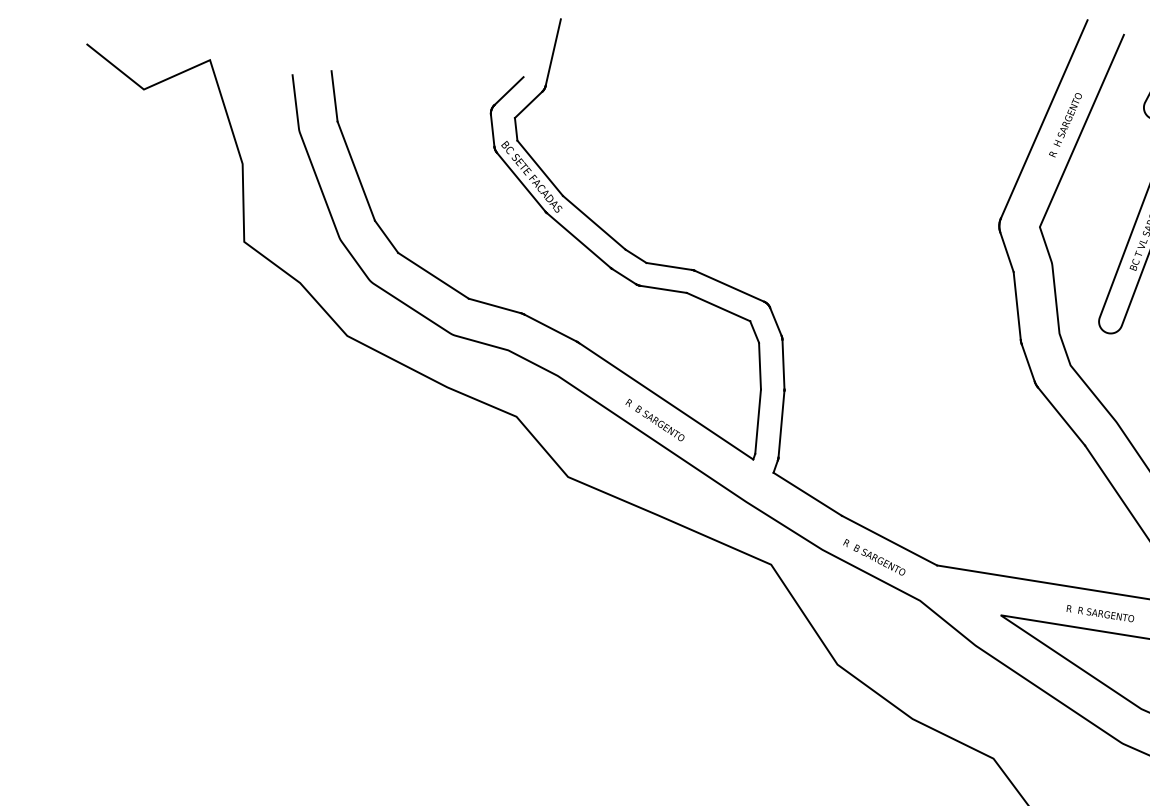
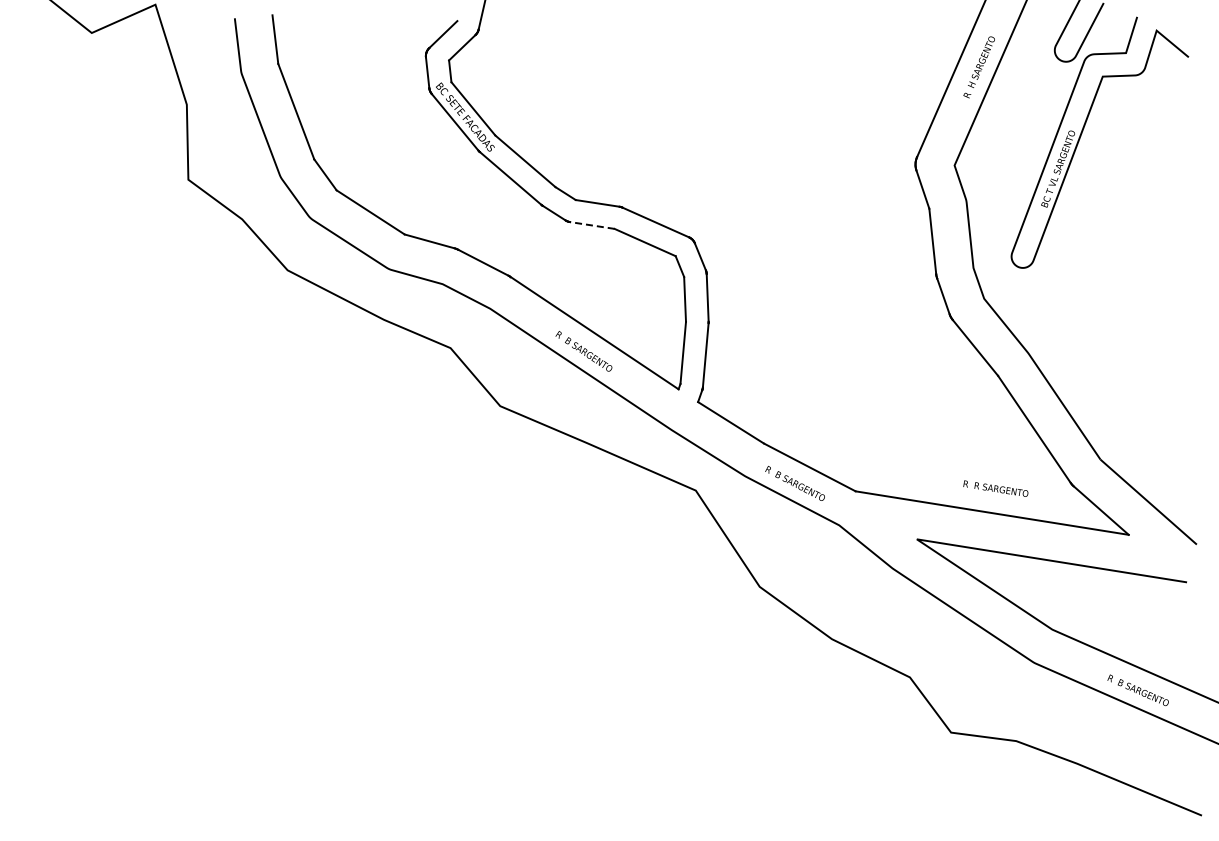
line: (663, 289) -> (592, 225), solid -> dashed
text: (1100, 613) -> (995, 488), moved

